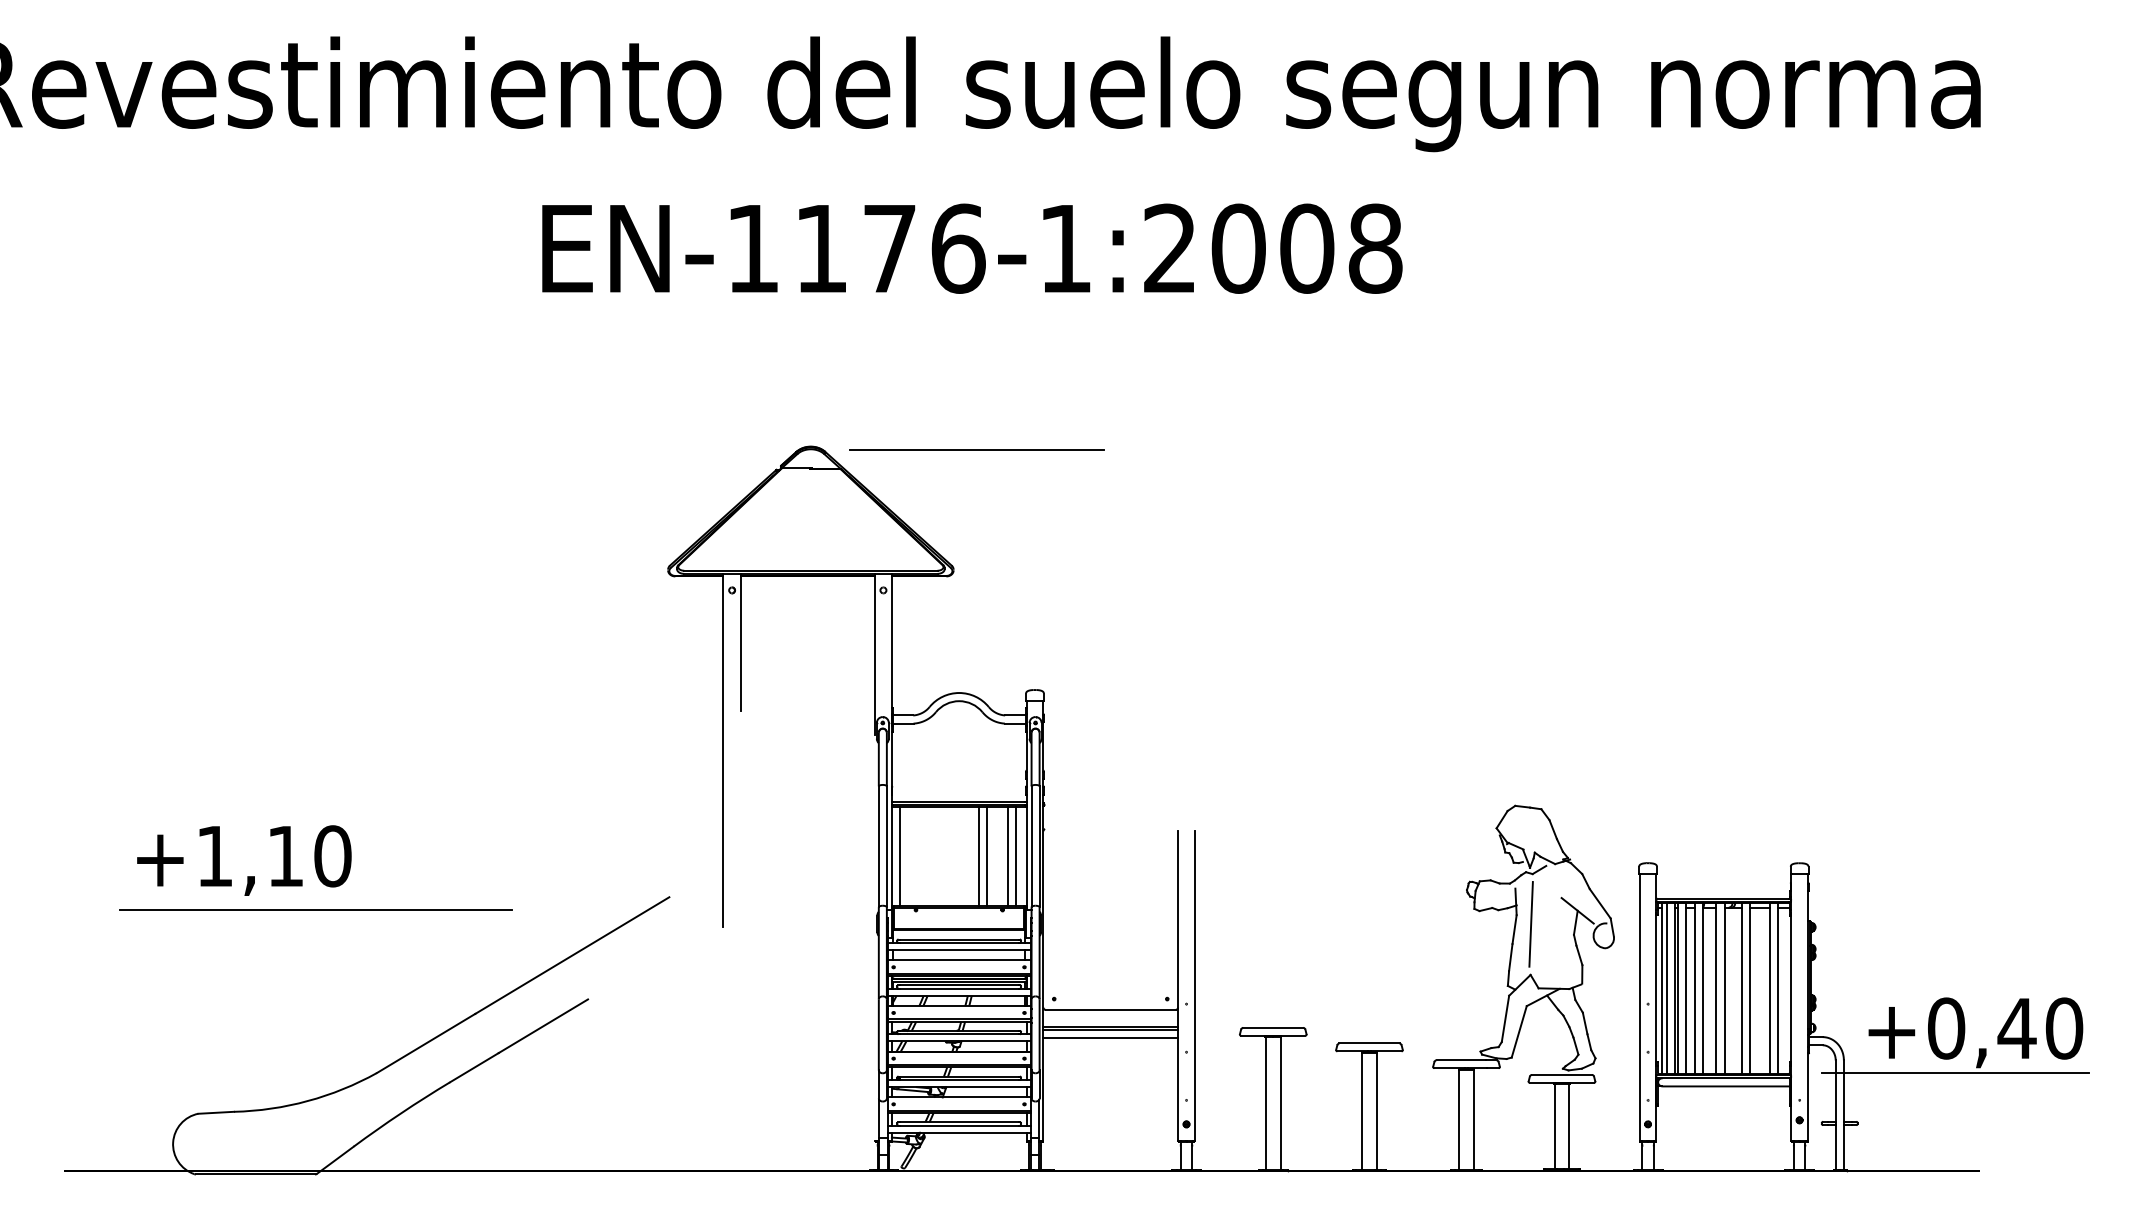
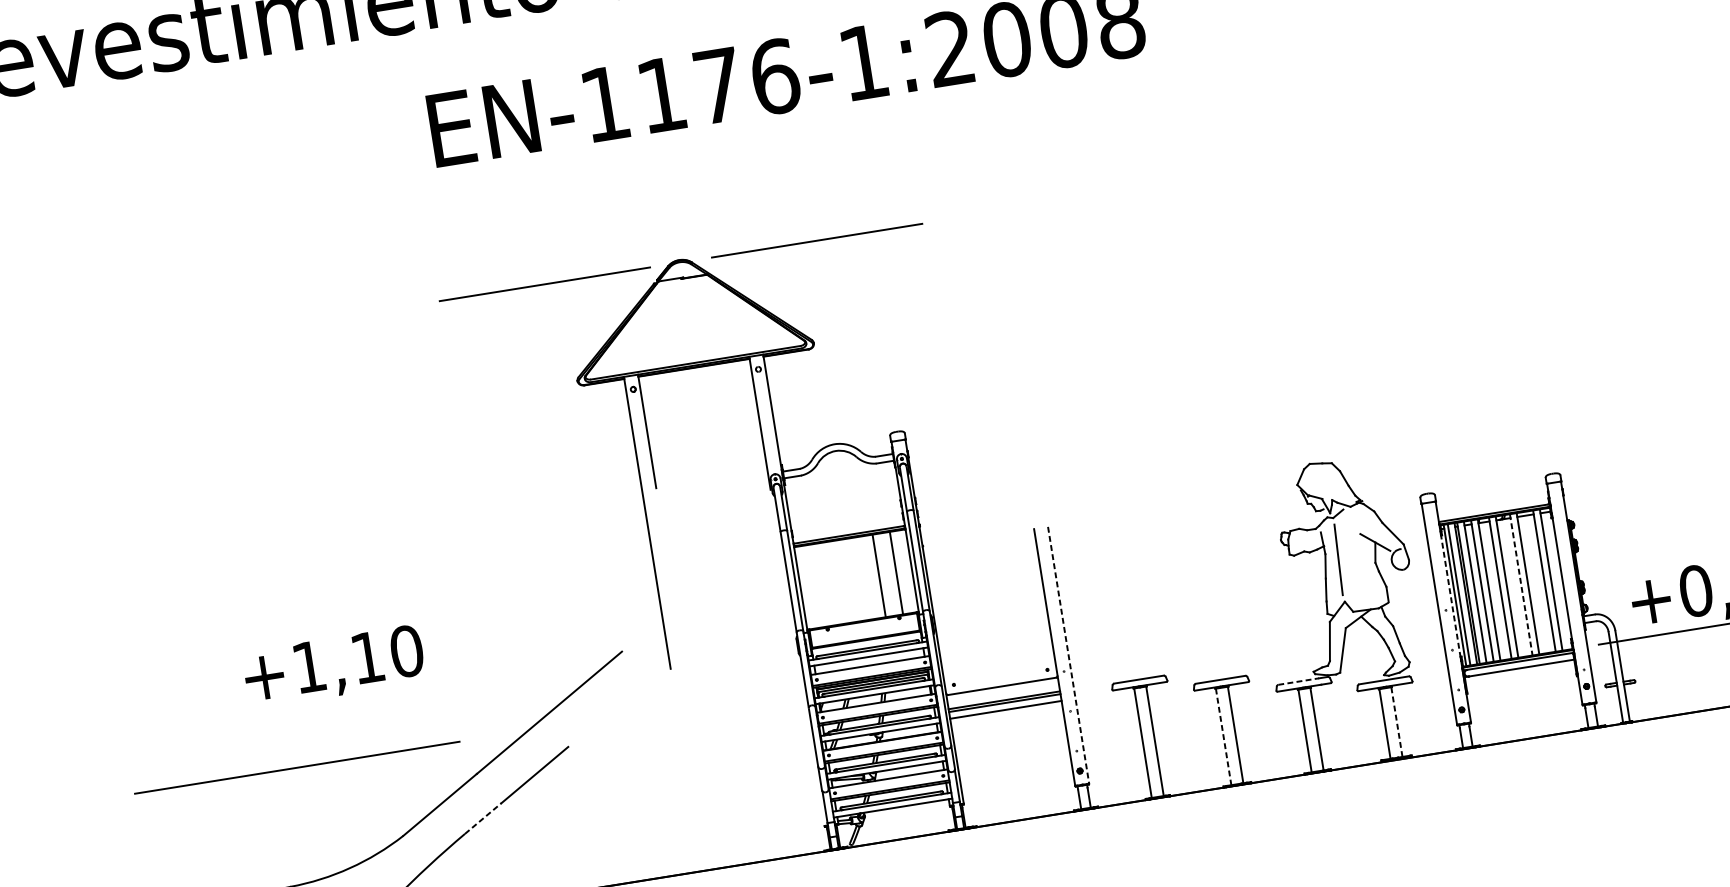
line: (647, 449) -> (544, 284), added
line: (899, 856) -> (807, 587), removed
line: (978, 856) -> (872, 576), removed
line: (1015, 856) -> (903, 572), removed
text: (244, 860) -> (334, 666), moved
line: (315, 909) -> (297, 767), moved
line: (1194, 986) -> (1068, 655), solid -> dashed
line: (1656, 988) -> (1450, 596), solid -> dashed
line: (1741, 988) -> (1521, 585), solid -> dashed
line: (1461, 1060) -> (1299, 681), solid -> dashed
line: (474, 1067) -> (483, 818), solid -> dashed
line: (1362, 1111) -> (1223, 737), solid -> dashed
line: (1569, 1126) -> (1397, 722), solid -> dashed

